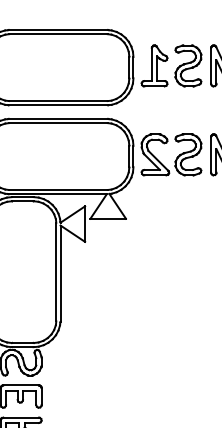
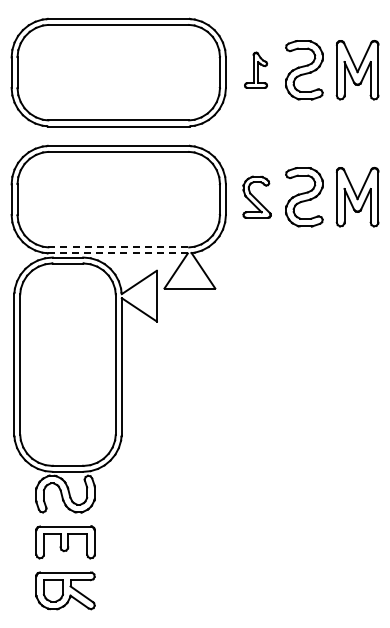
part: (154, 66) -> (255, 70), size x0.6
part: (154, 155) -> (256, 197), size x0.7
line: (58, 190) -> (119, 247), solid -> dashed
line: (57, 194) -> (117, 253), solid -> dashed

